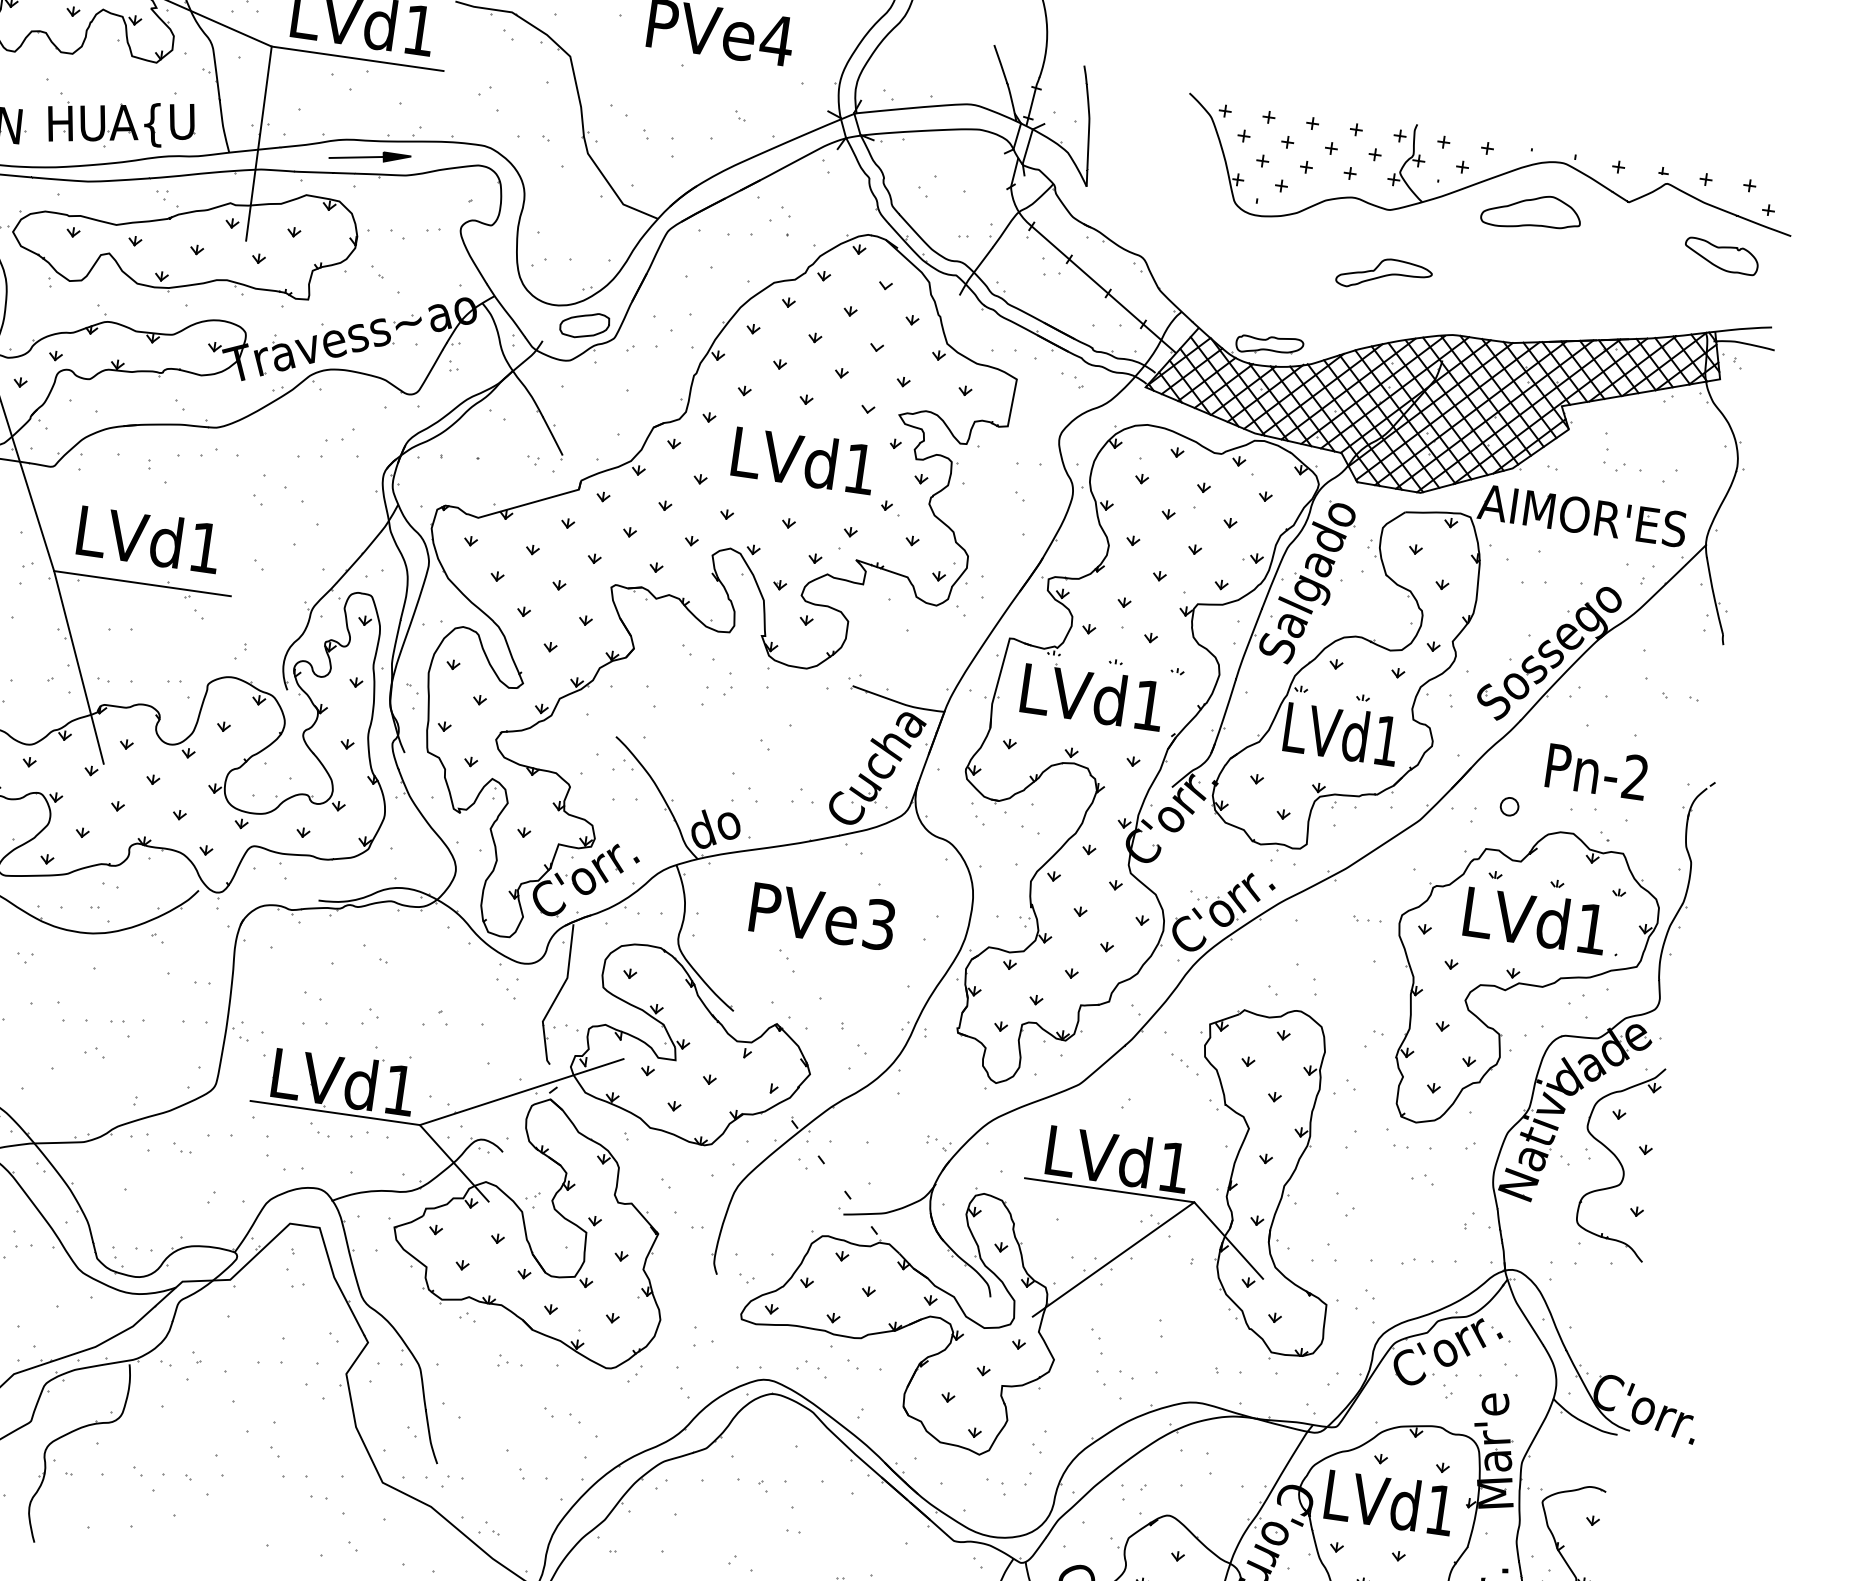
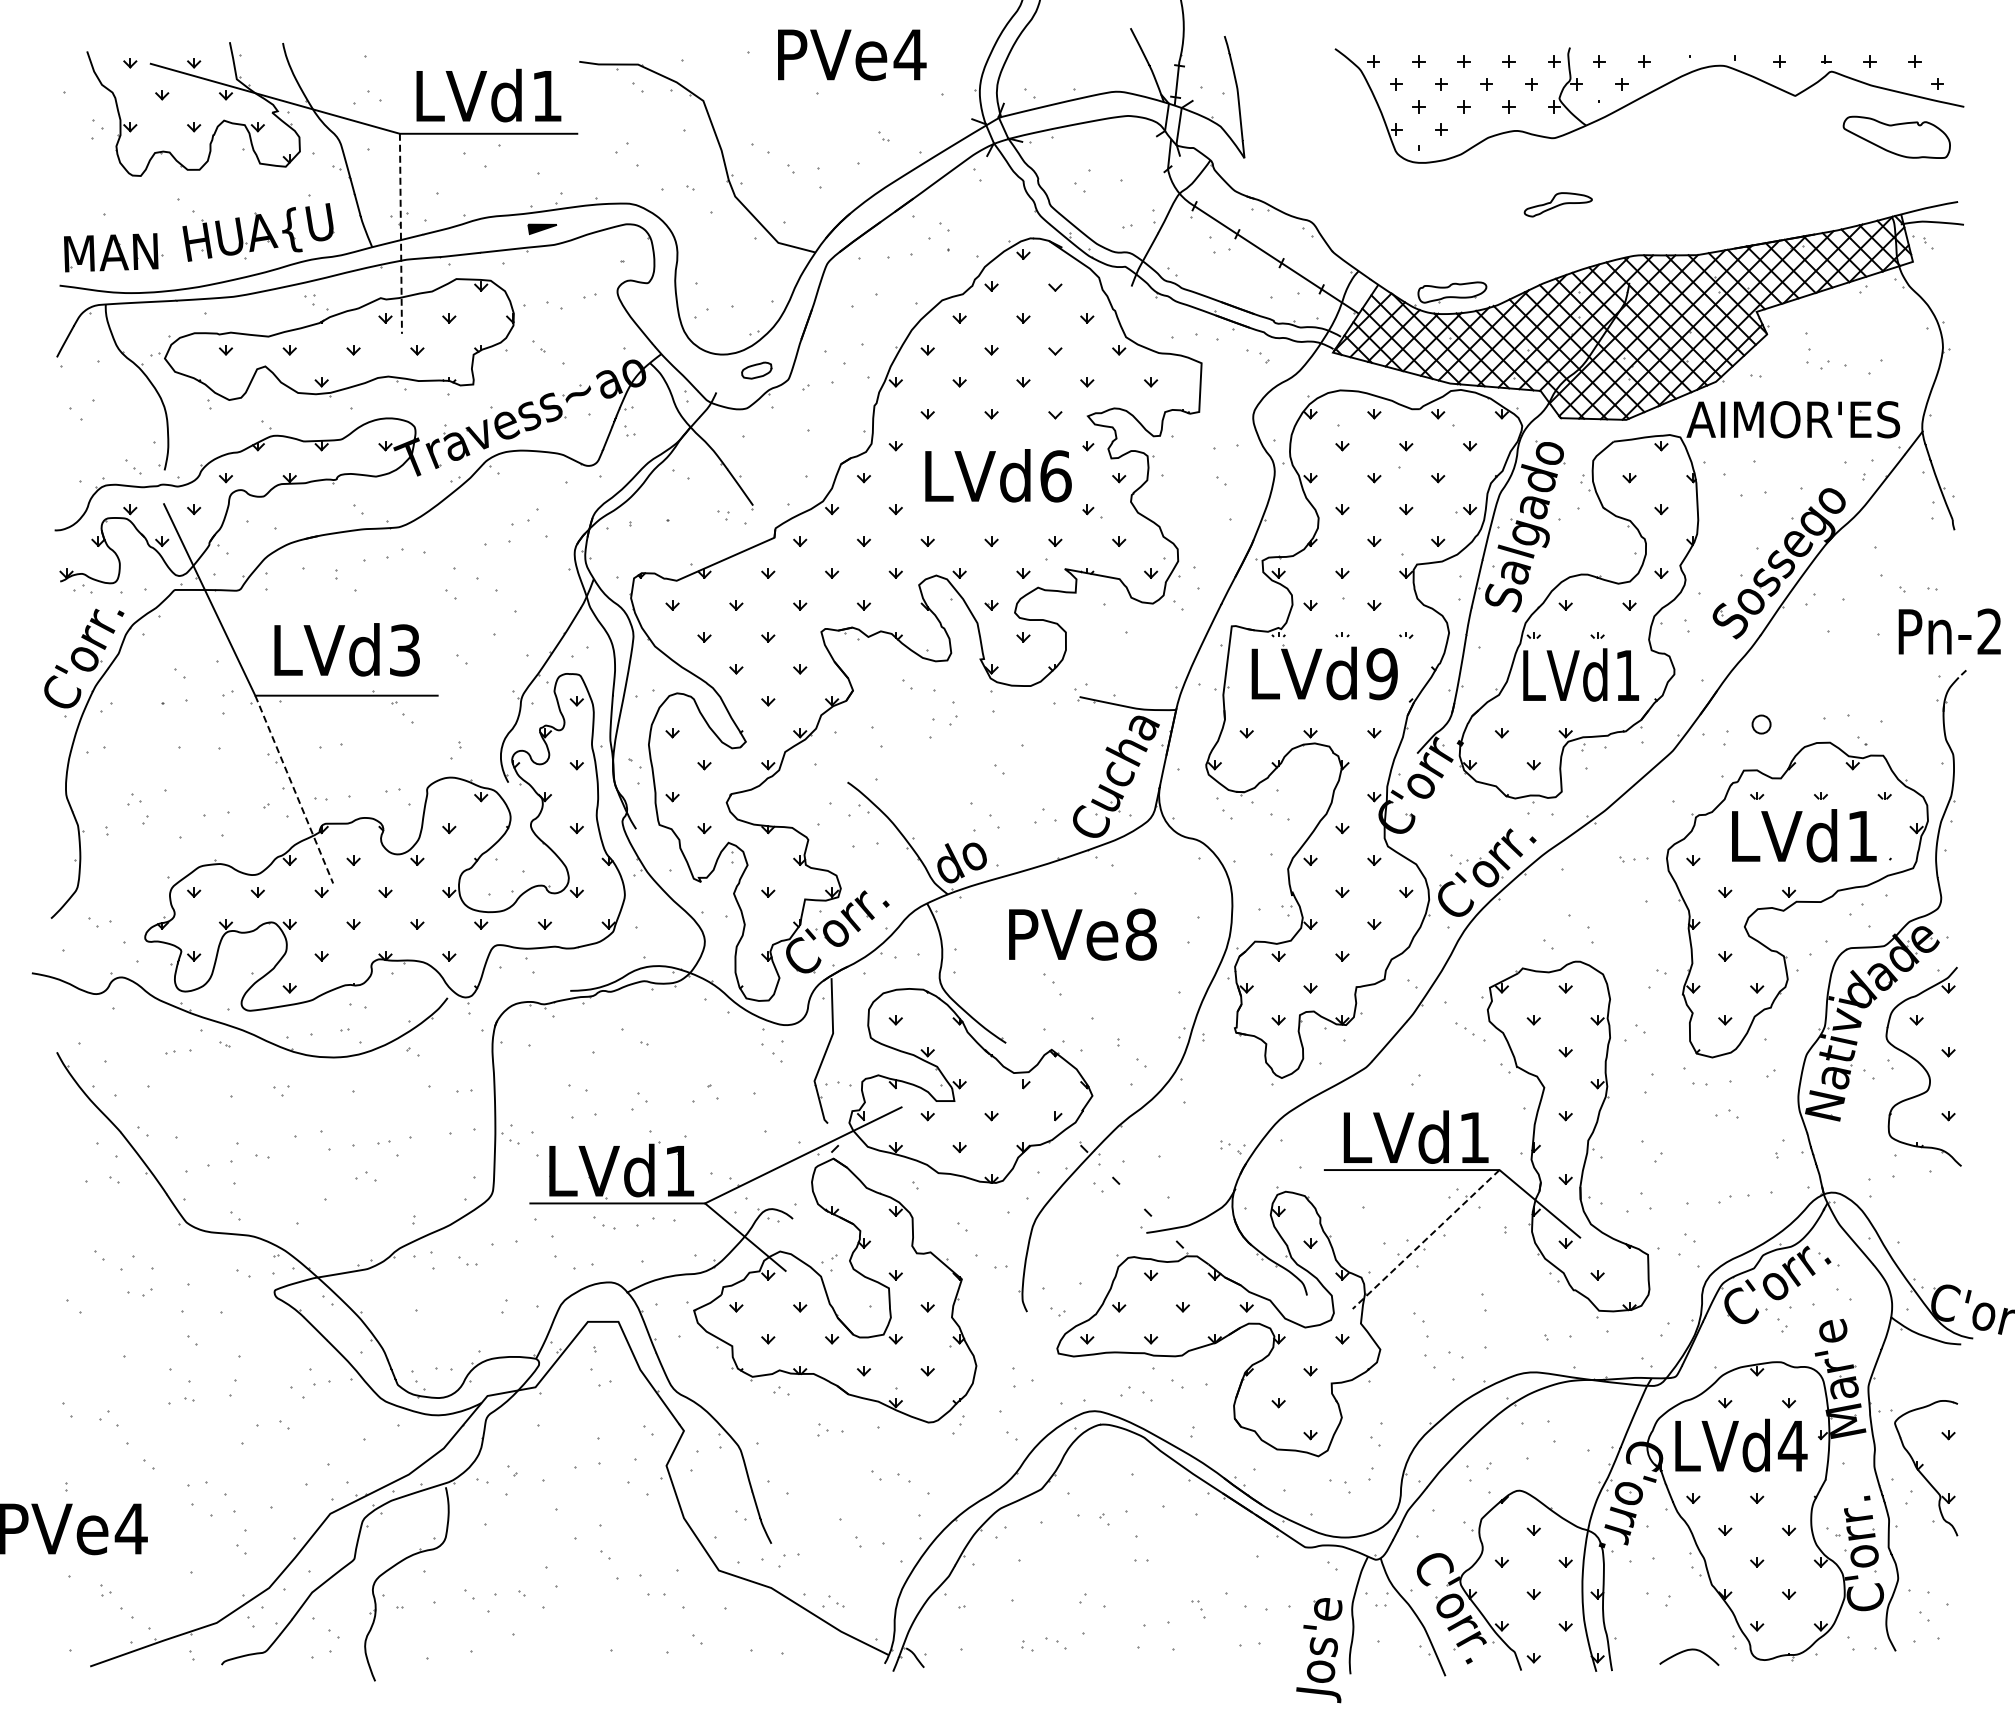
line: (258, 144) -> (400, 234), solid -> dashed
line: (356, 157) -> (501, 233), removed
part: (1531, 211) -> (1698, 119), removed
part: (1721, 255) -> (1896, 136), size x1.4
part: (1384, 274) -> (1558, 204), size x0.7
part: (584, 325) -> (756, 370), size x0.6
text: (859, 469) -> (1055, 476), LVd1 -> LVd6
text: (204, 547) -> (404, 650), LVd1 -> LVd3
line: (79, 667) -> (294, 789), solid -> dashed
text: (1148, 705) -> (1381, 674), LVd1 -> LVd9
text: (1596, 771) -> (1949, 631), moved
text: (878, 924) -> (1140, 934), PVe3 -> PVe8
line: (1112, 1259) -> (1425, 1239), solid -> dashed
text: (1440, 1510) -> (1792, 1446), LVd1 -> LVd4

